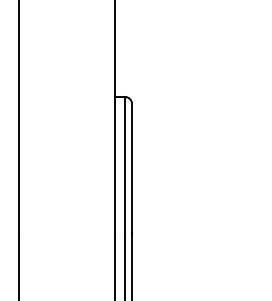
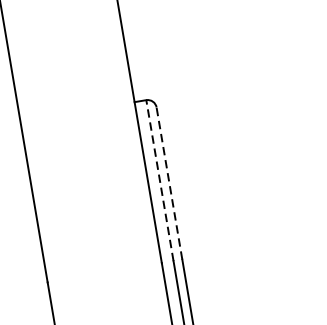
line: (124, 164) -> (159, 180), solid -> dashed
line: (132, 167) -> (169, 182), solid -> dashed

